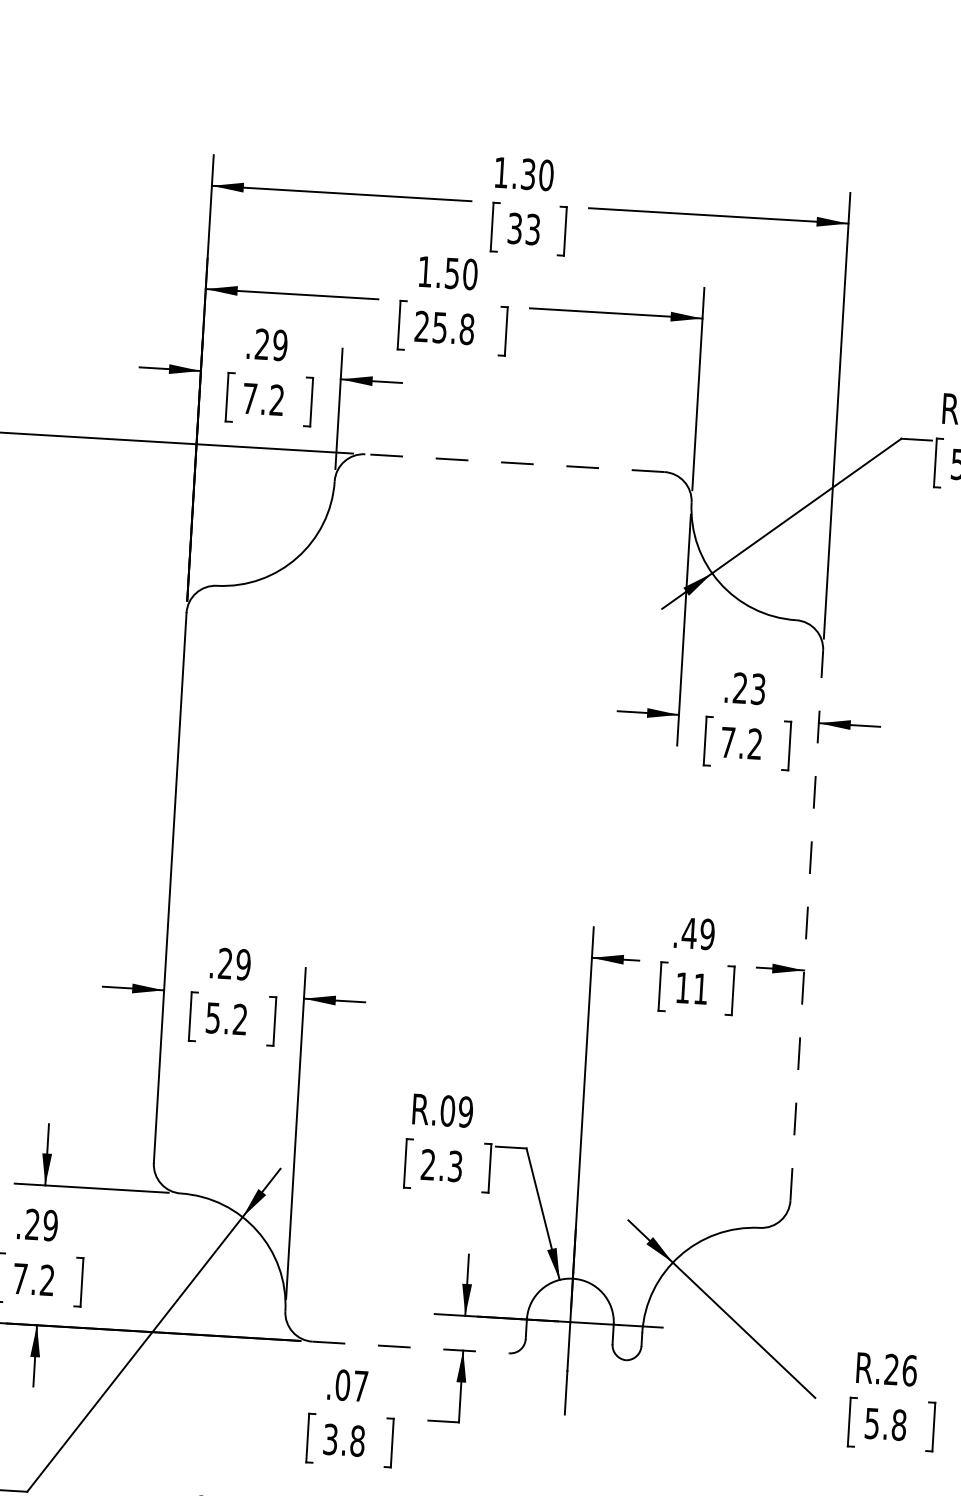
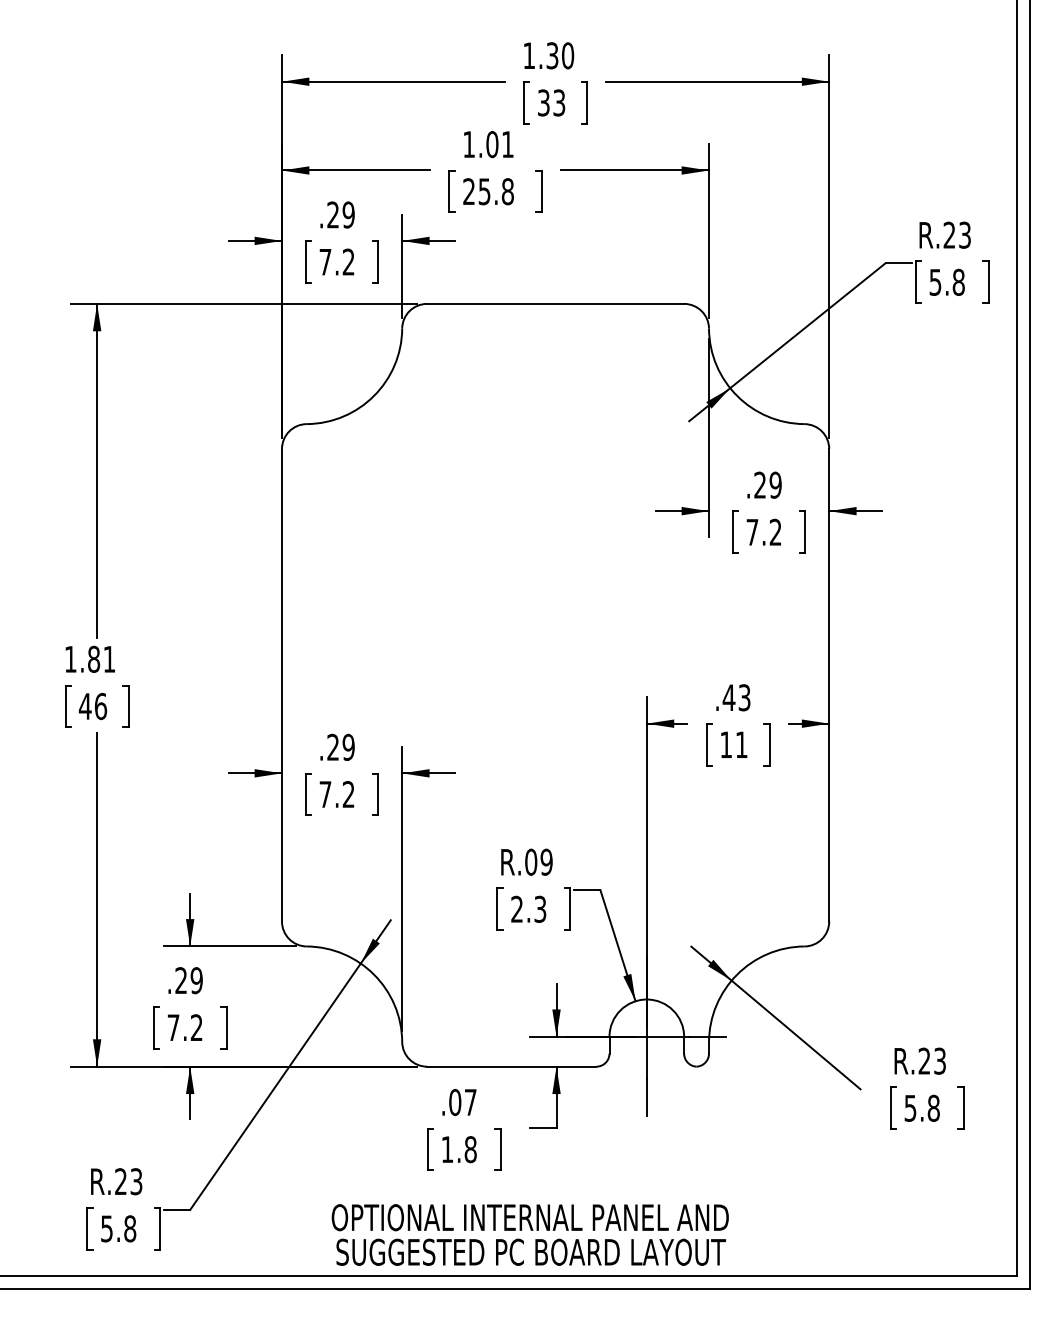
text: (460, 273) -> (499, 144), 1.50 -> 1.01
line: (514, 462) -> (555, 303), dashed -> solid
text: (758, 688) -> (775, 484), .23 -> .29
line: (807, 924) -> (829, 684), dashed -> solid
text: (707, 934) -> (744, 697), .49 -> .43
text: (213, 1017) -> (325, 794), 5.2 -> 7.2
line: (410, 1347) -> (511, 1066), dashed -> solid
text: (910, 1369) -> (940, 1060), R.26 -> R.23
text: (330, 1439) -> (447, 1149), 3.8 -> 1.8

